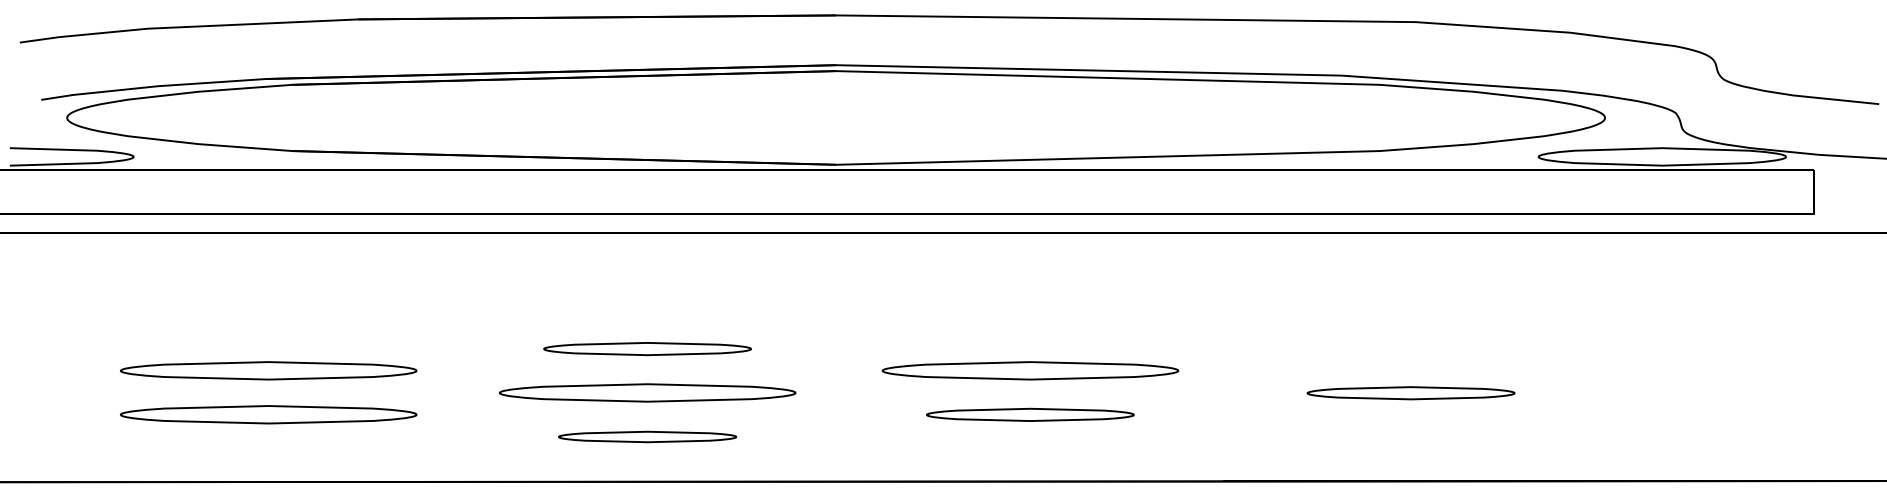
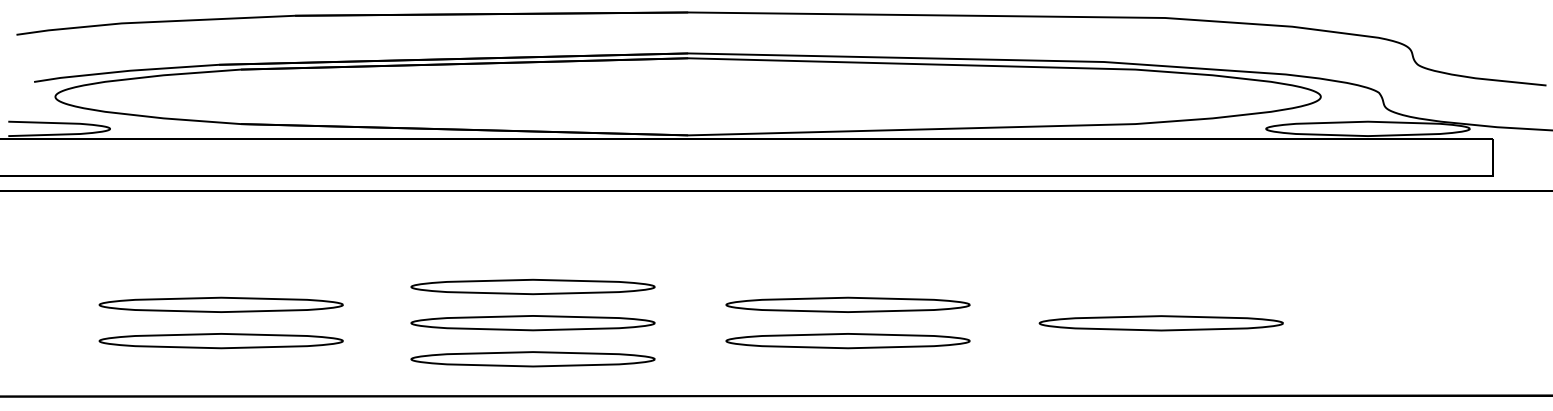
part: (646, 348) -> (532, 286), size x1.43
part: (1410, 393) -> (1160, 323), size x1.43
part: (1029, 415) -> (847, 341), size x1.43
part: (646, 437) -> (532, 359), size x1.67

